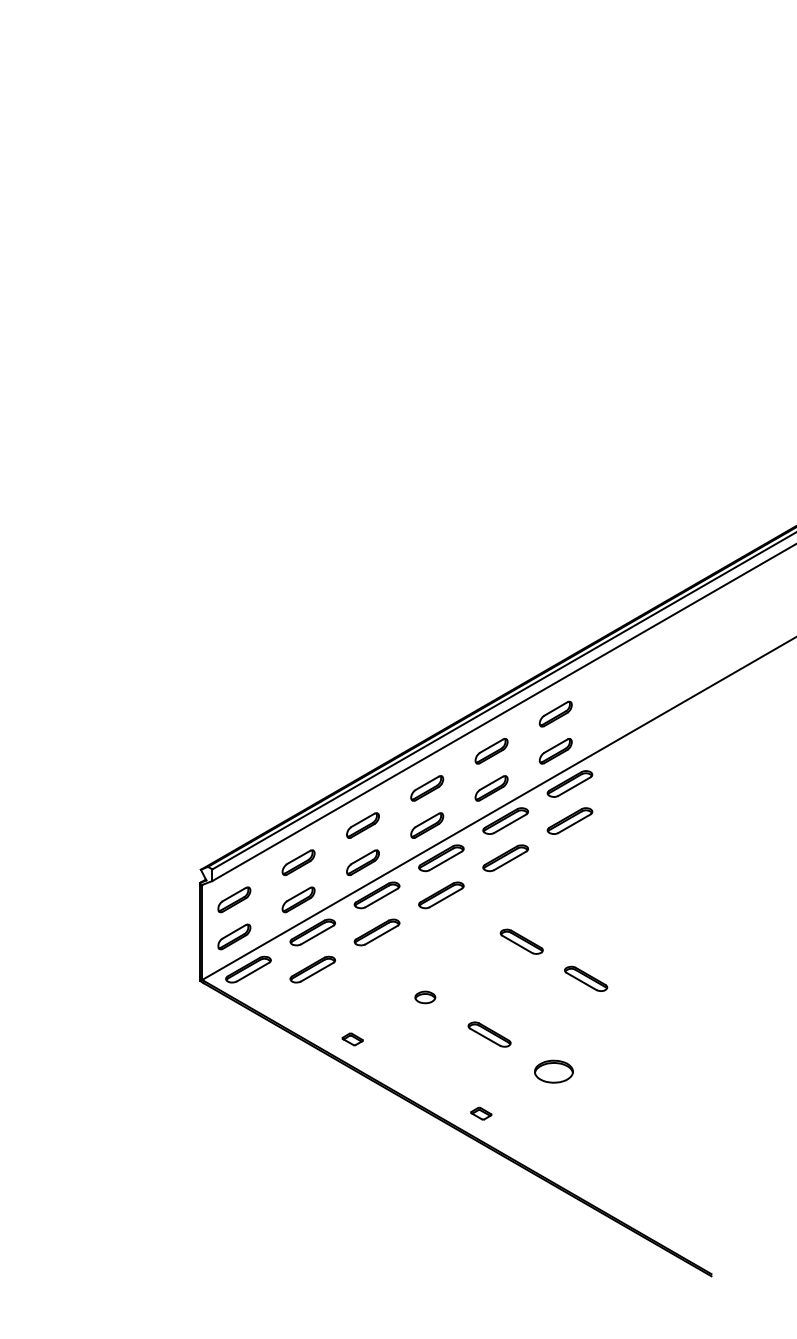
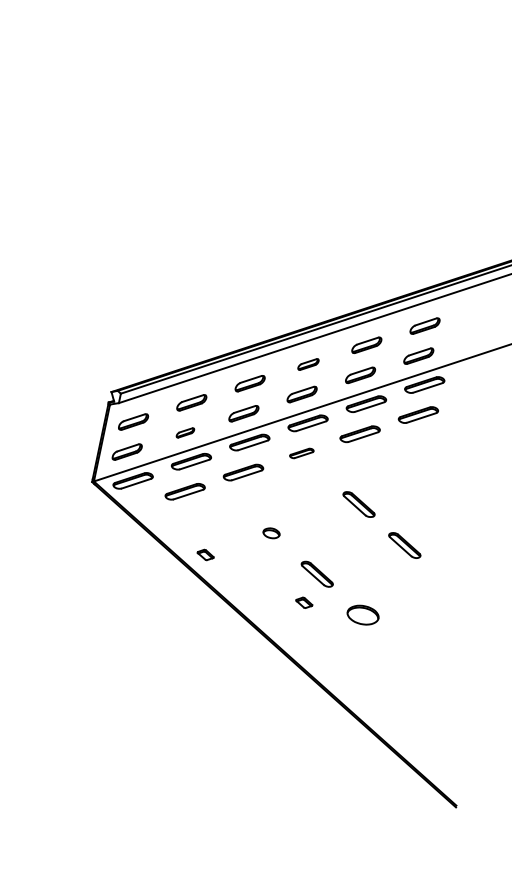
part: (427, 788) -> (308, 364), size x0.7
part: (441, 895) -> (301, 453), size x0.6
part: (298, 899) -> (185, 432), size x0.6
part: (481, 1113) -> (304, 602), moved

